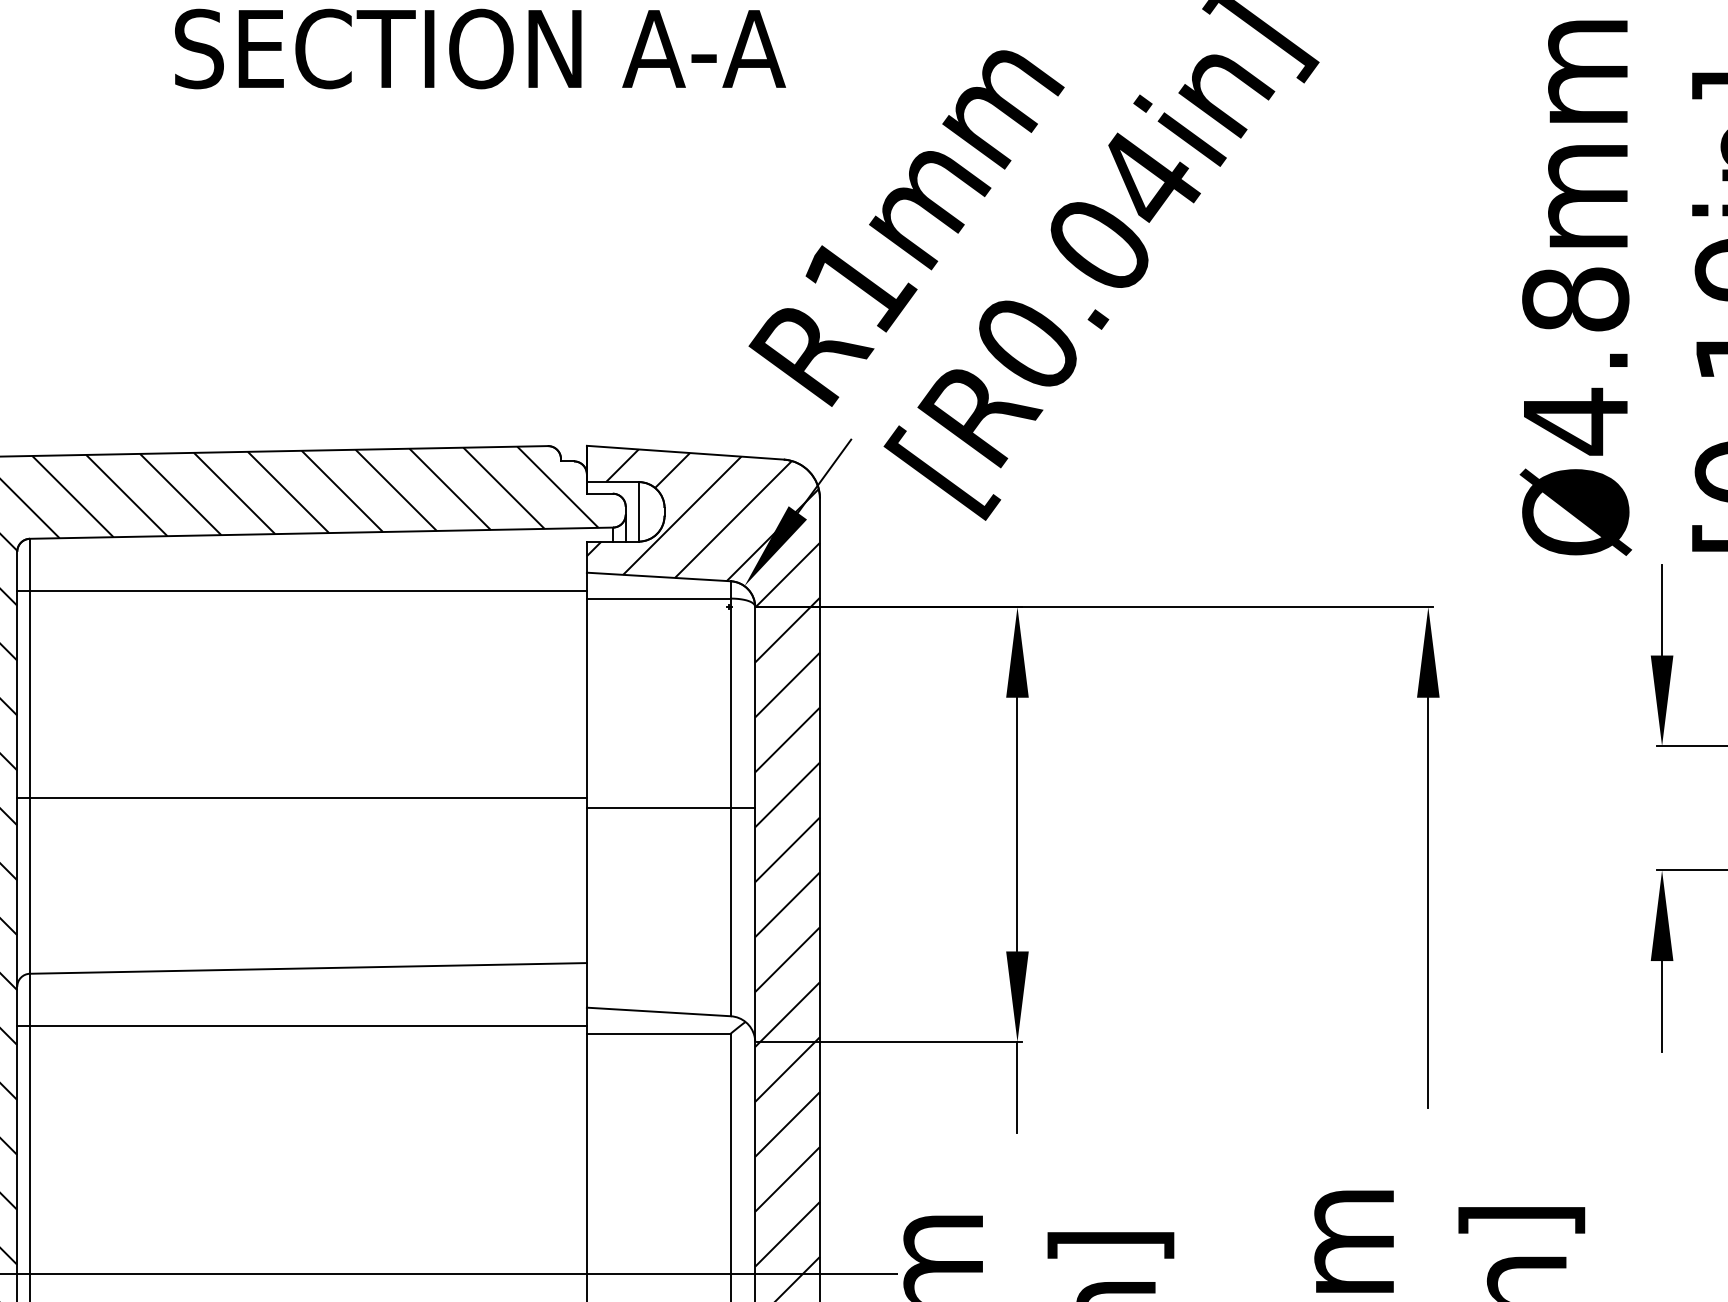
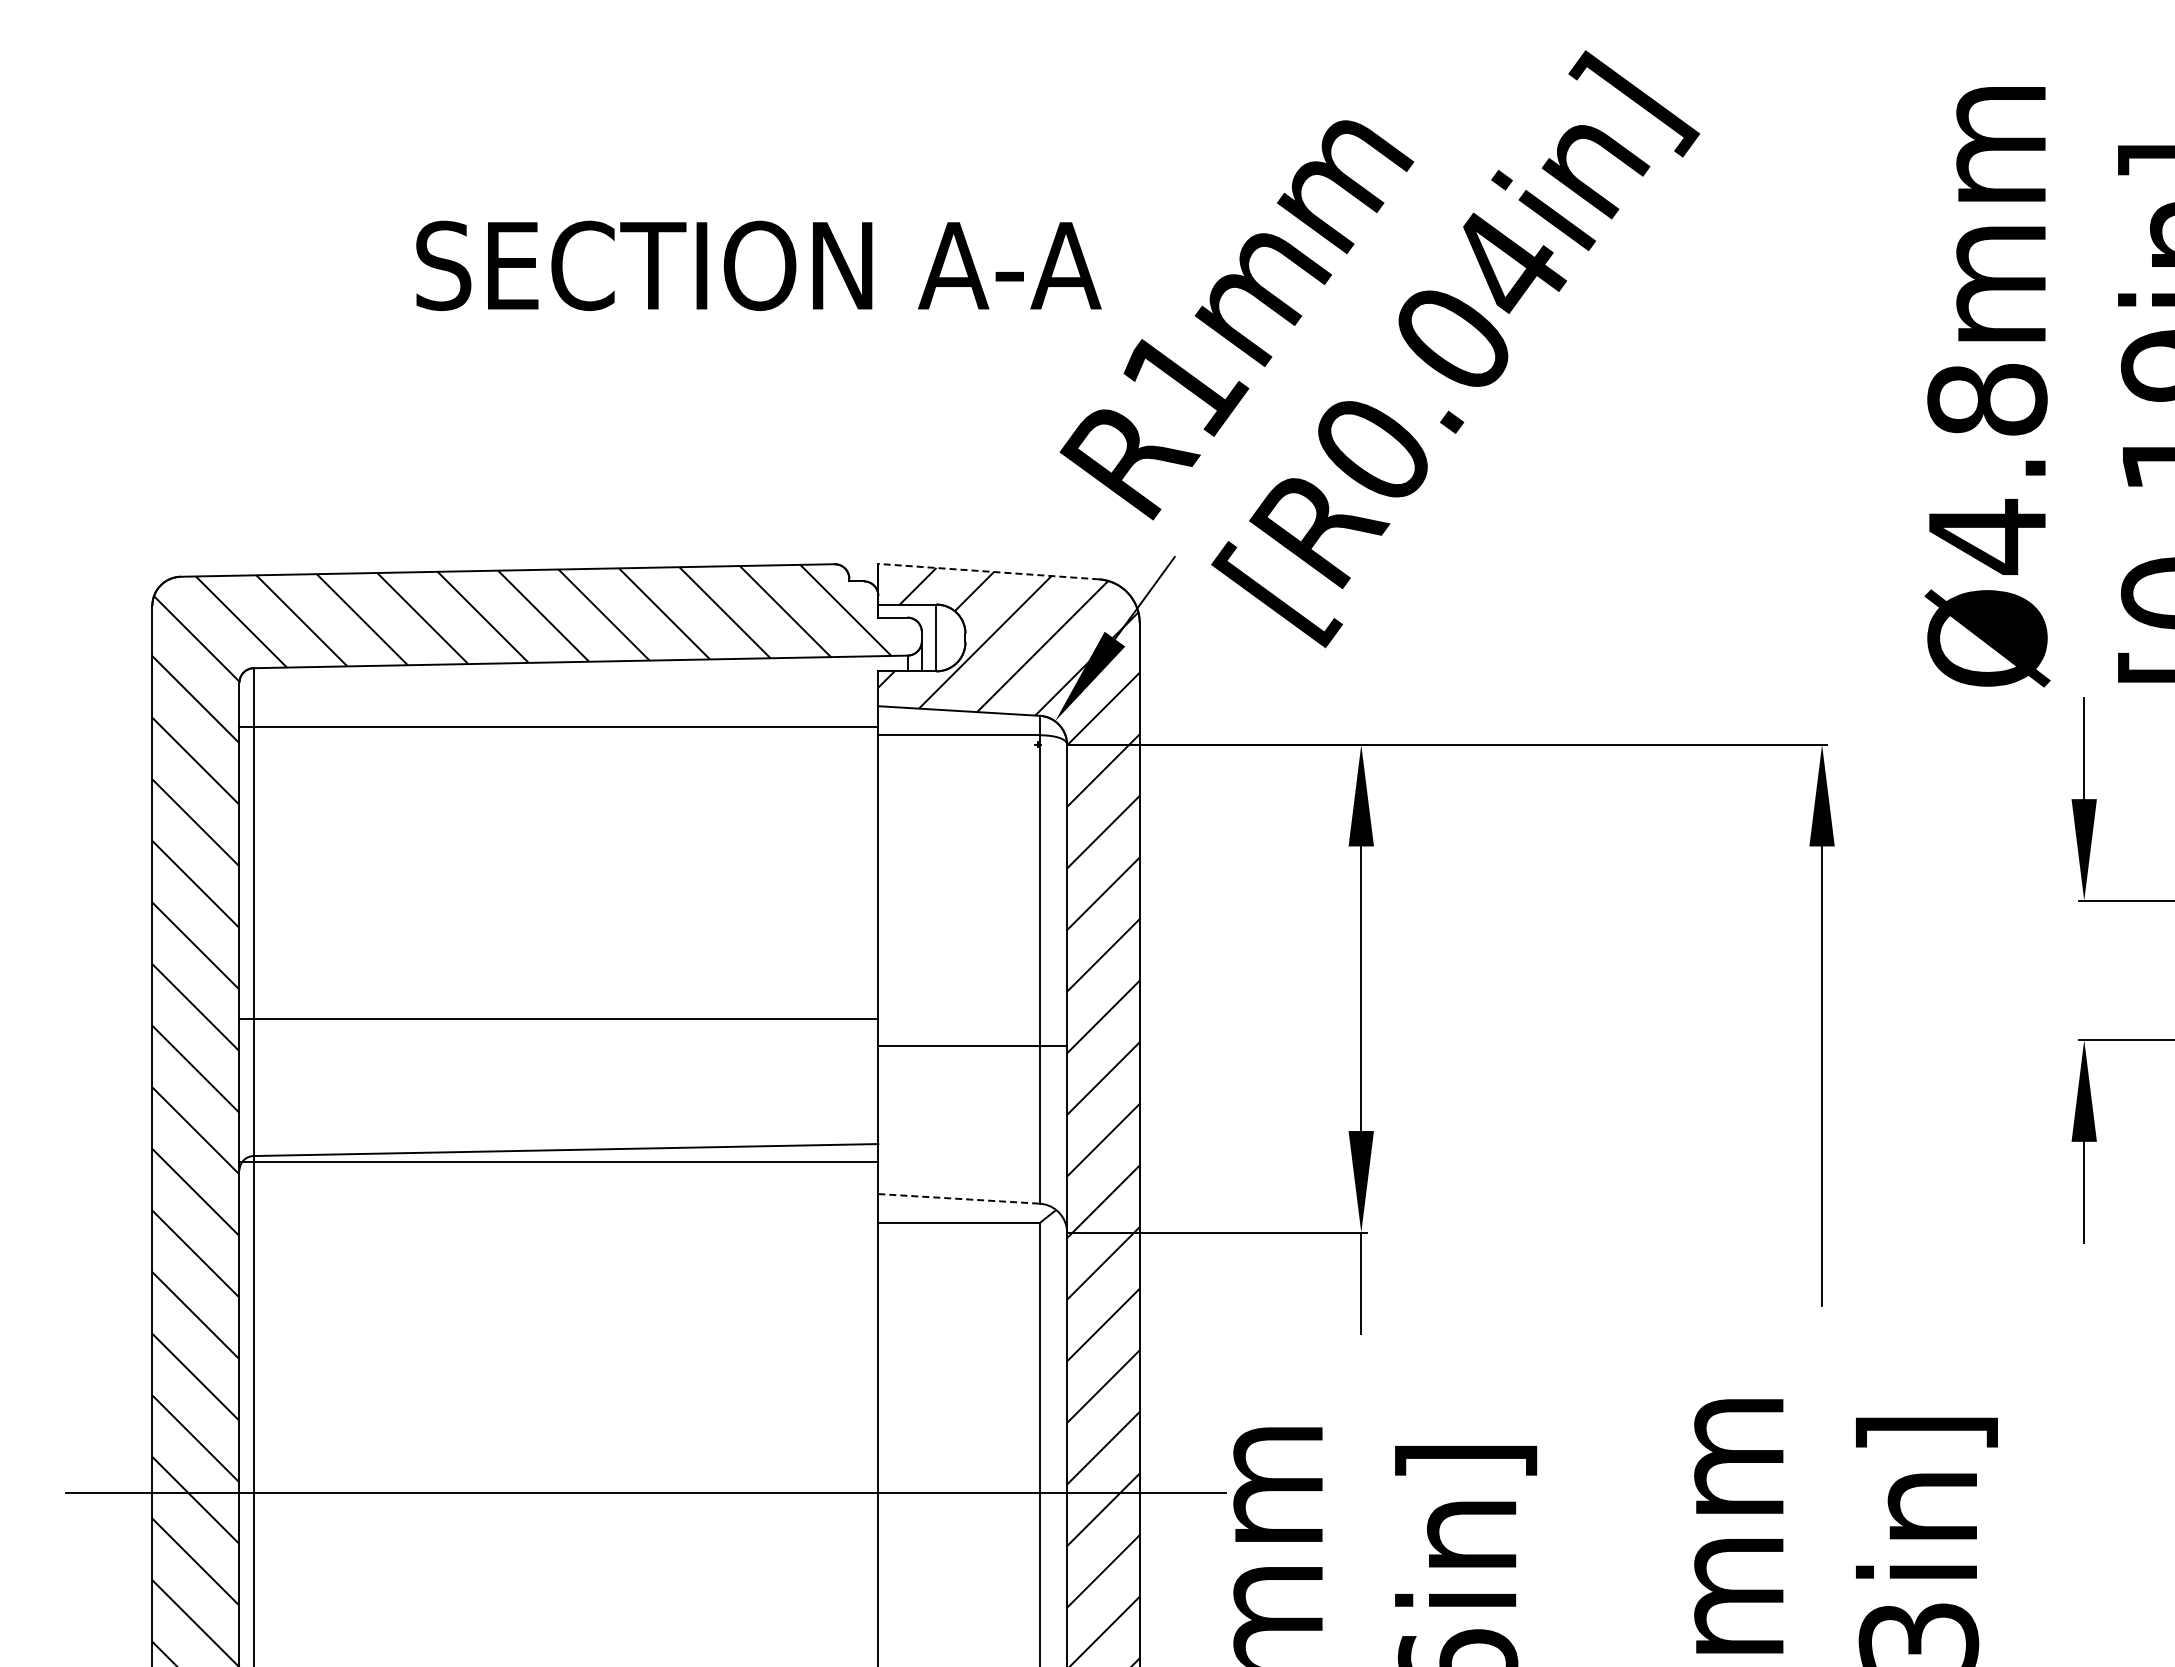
text: (480, 48) -> (758, 265), moved
line: (685, 452) -> (988, 571), solid -> dashed
line: (301, 797) -> (558, 1018), moved
line: (670, 808) -> (972, 1046), moved
line: (659, 1011) -> (959, 1198), solid -> dashed
line: (301, 1025) -> (558, 1162), moved

